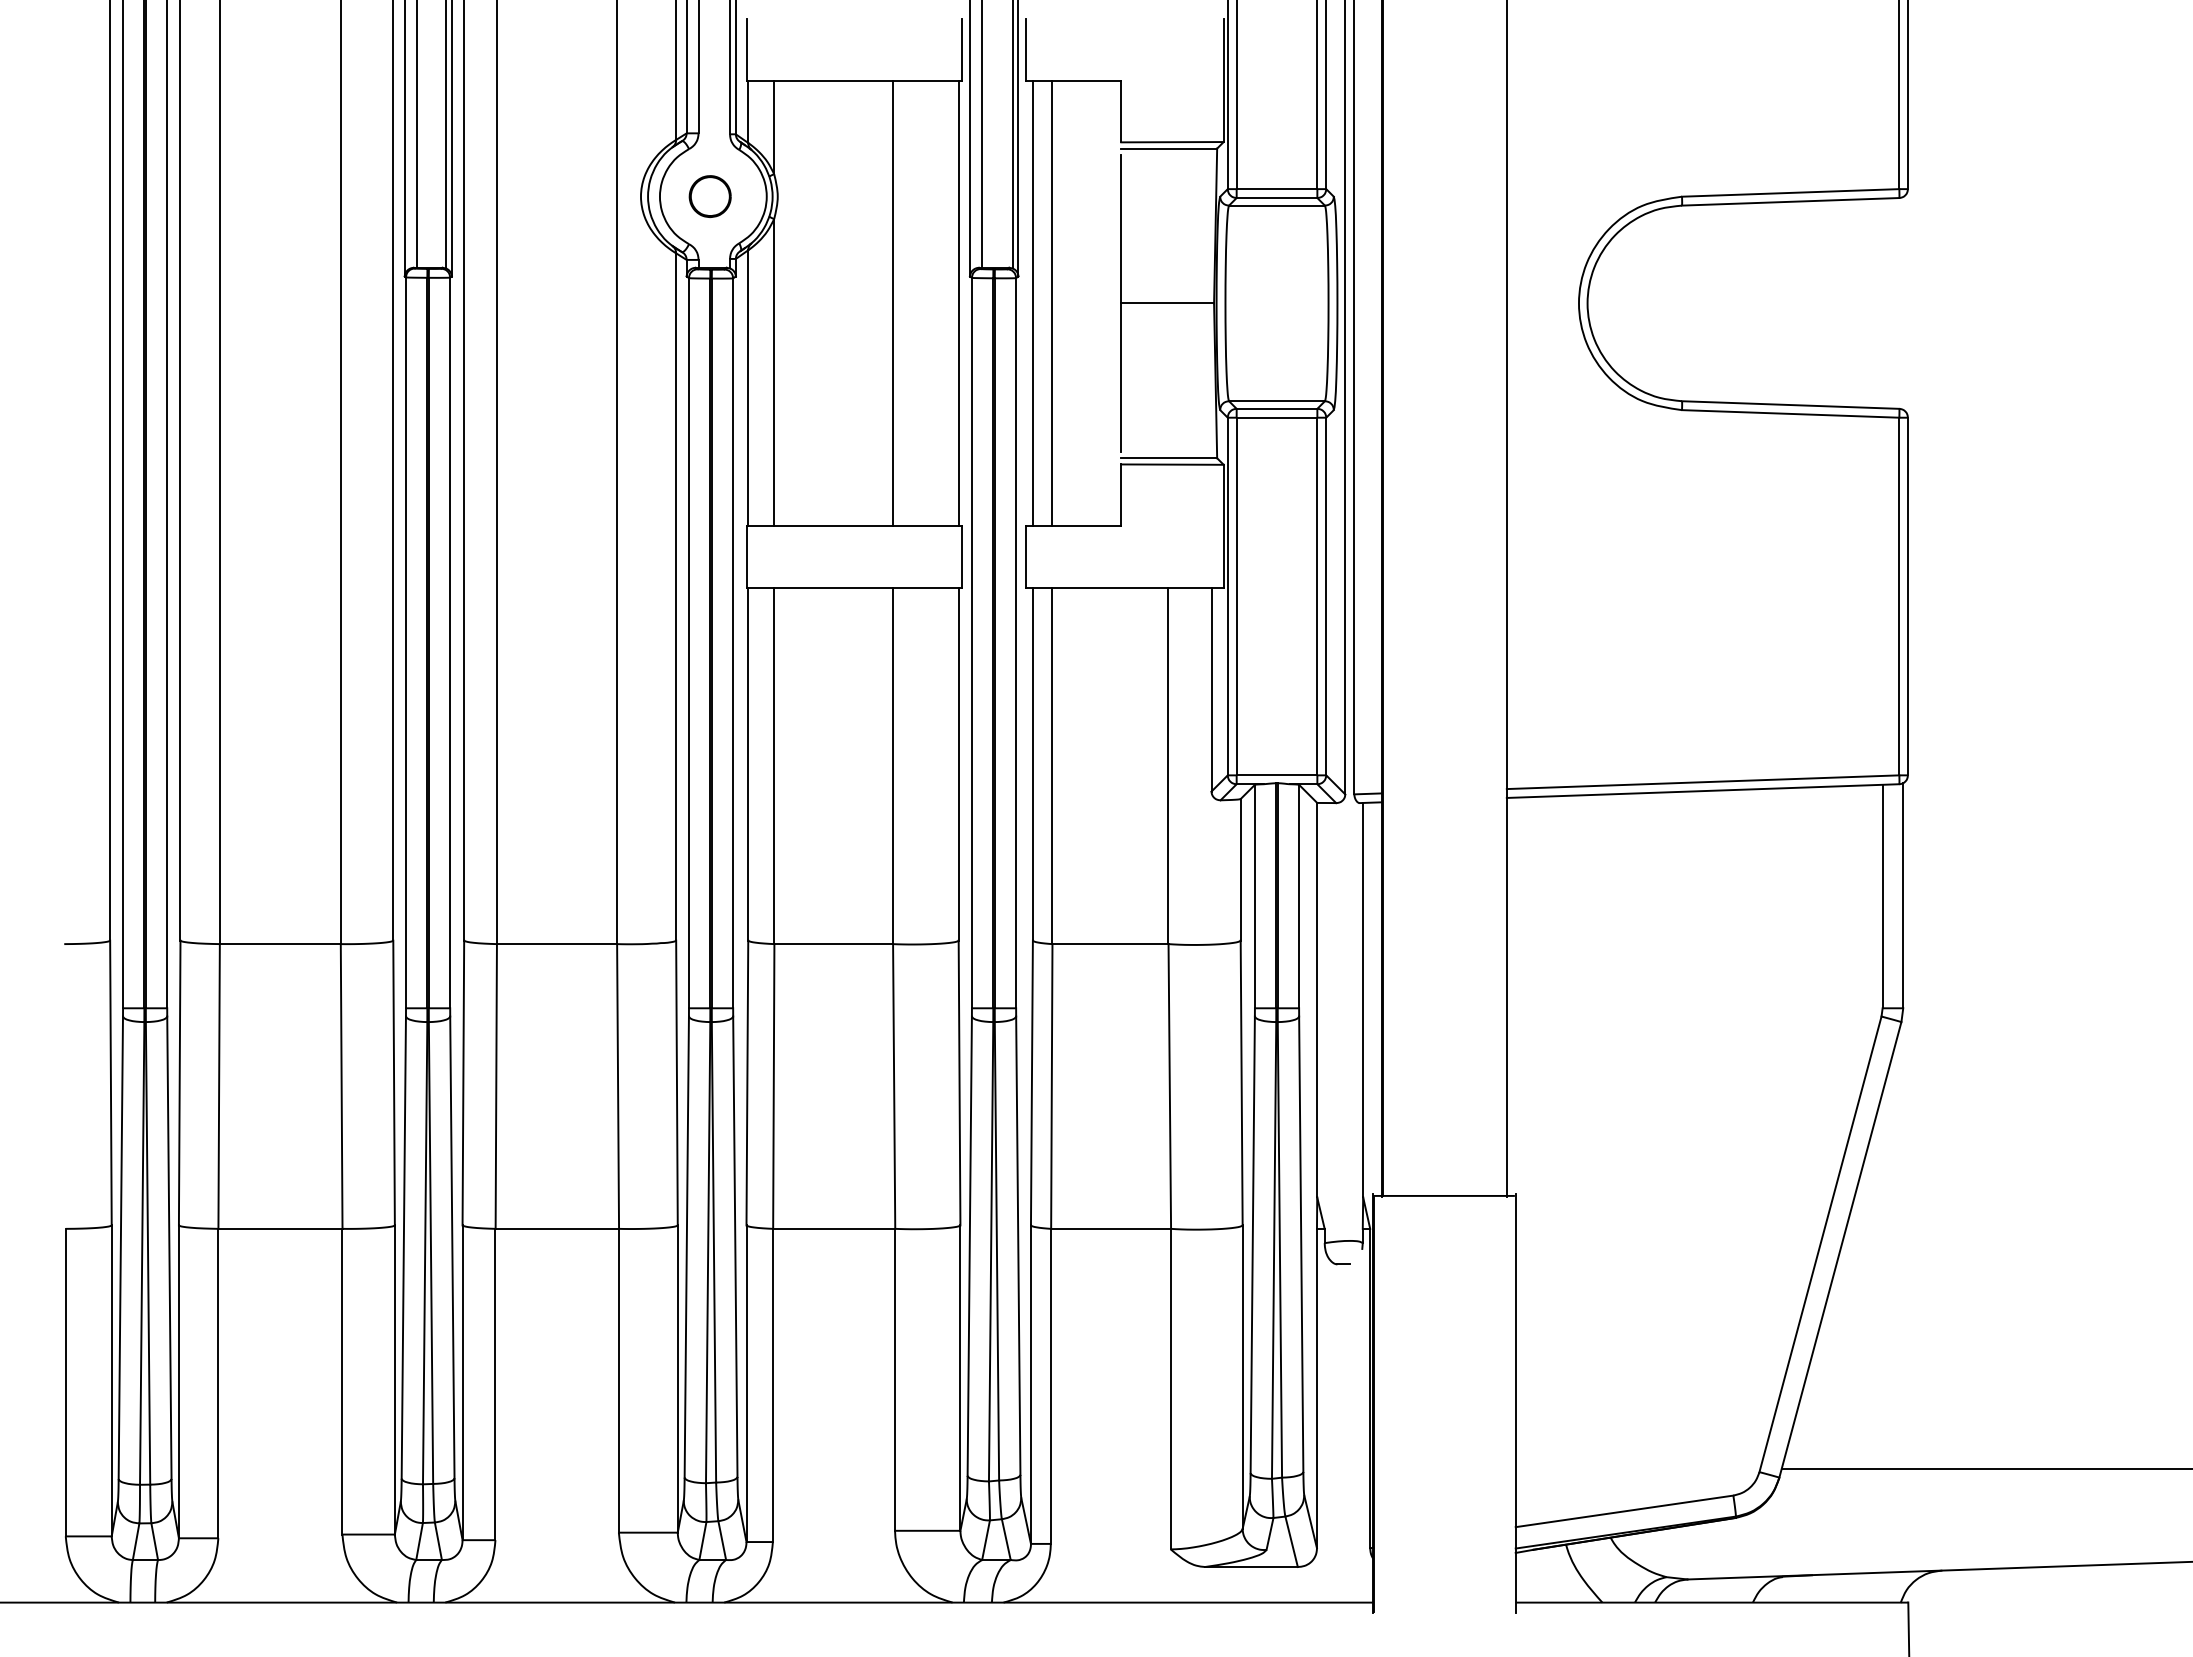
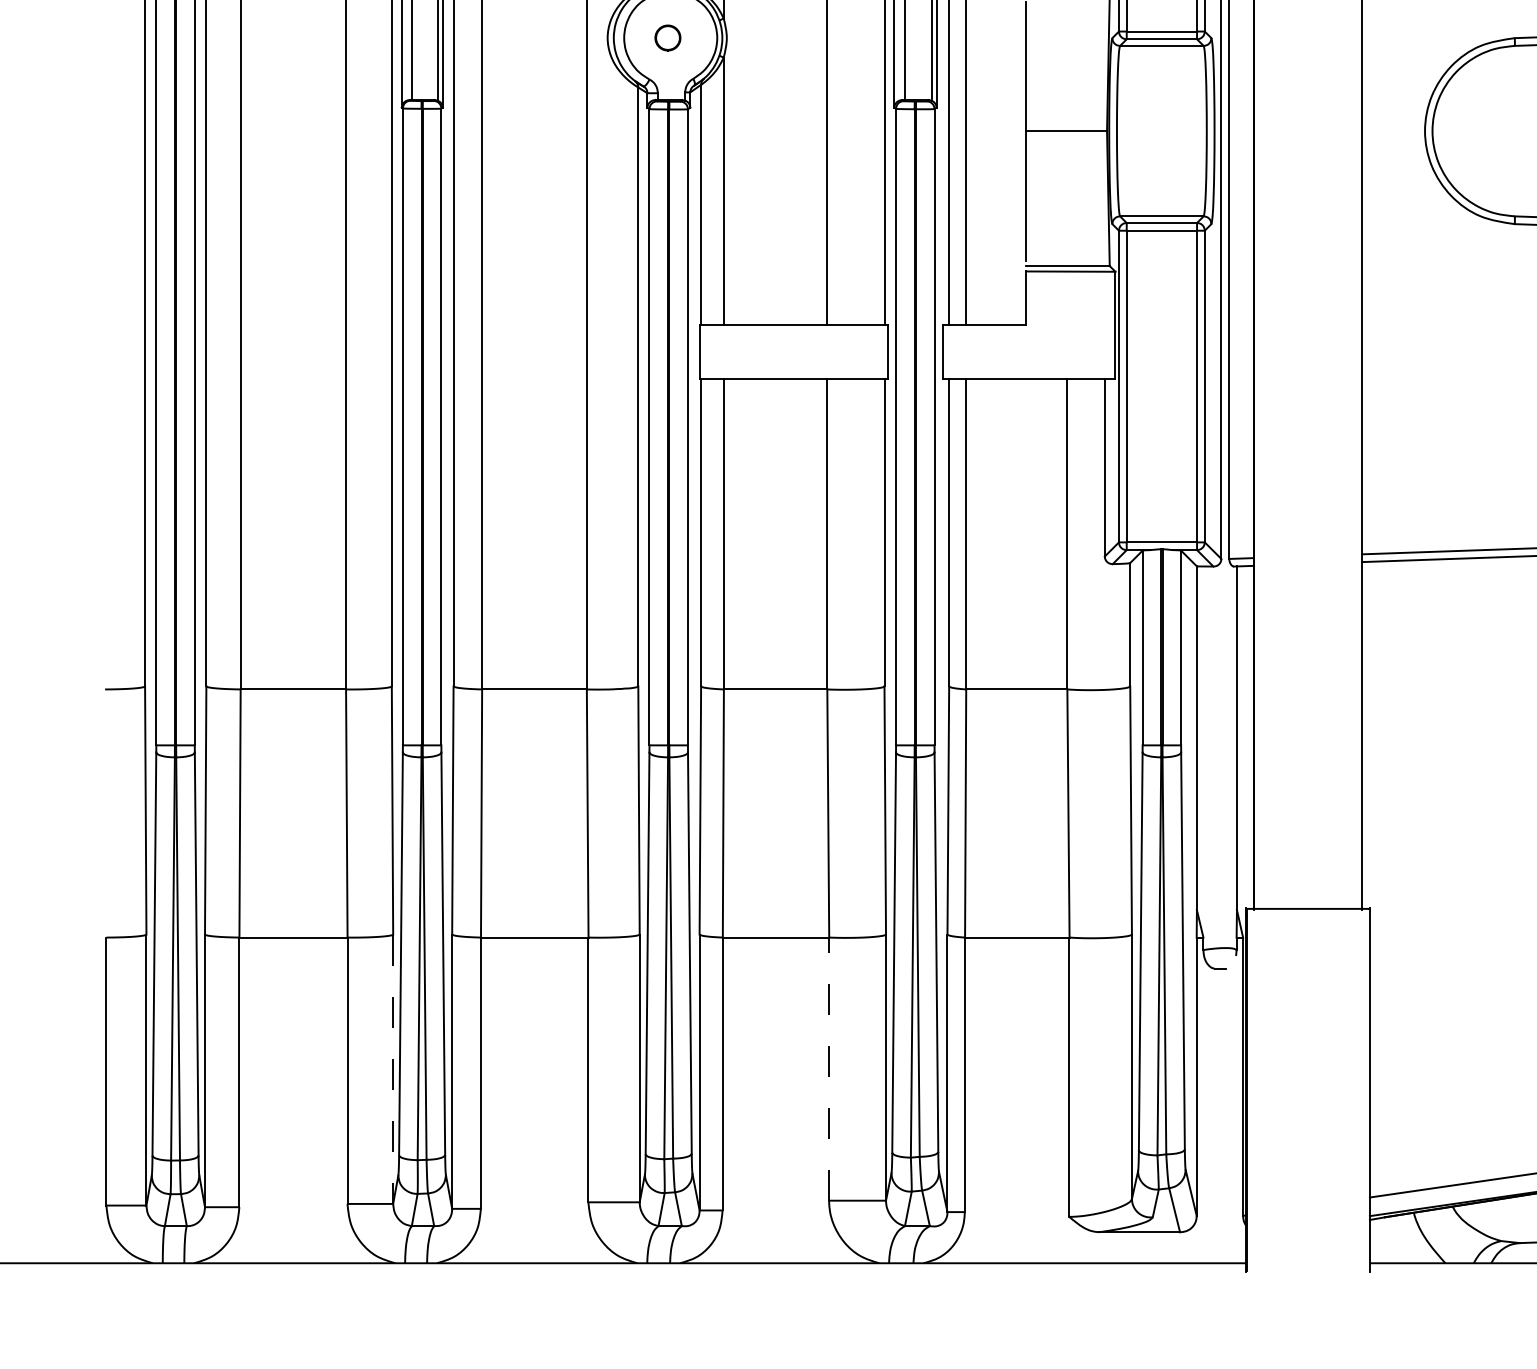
part: (709, 196) -> (667, 37), size x0.7
line: (394, 1379) -> (392, 1068), solid -> dashed
line: (895, 1379) -> (829, 1068), solid -> dashed

